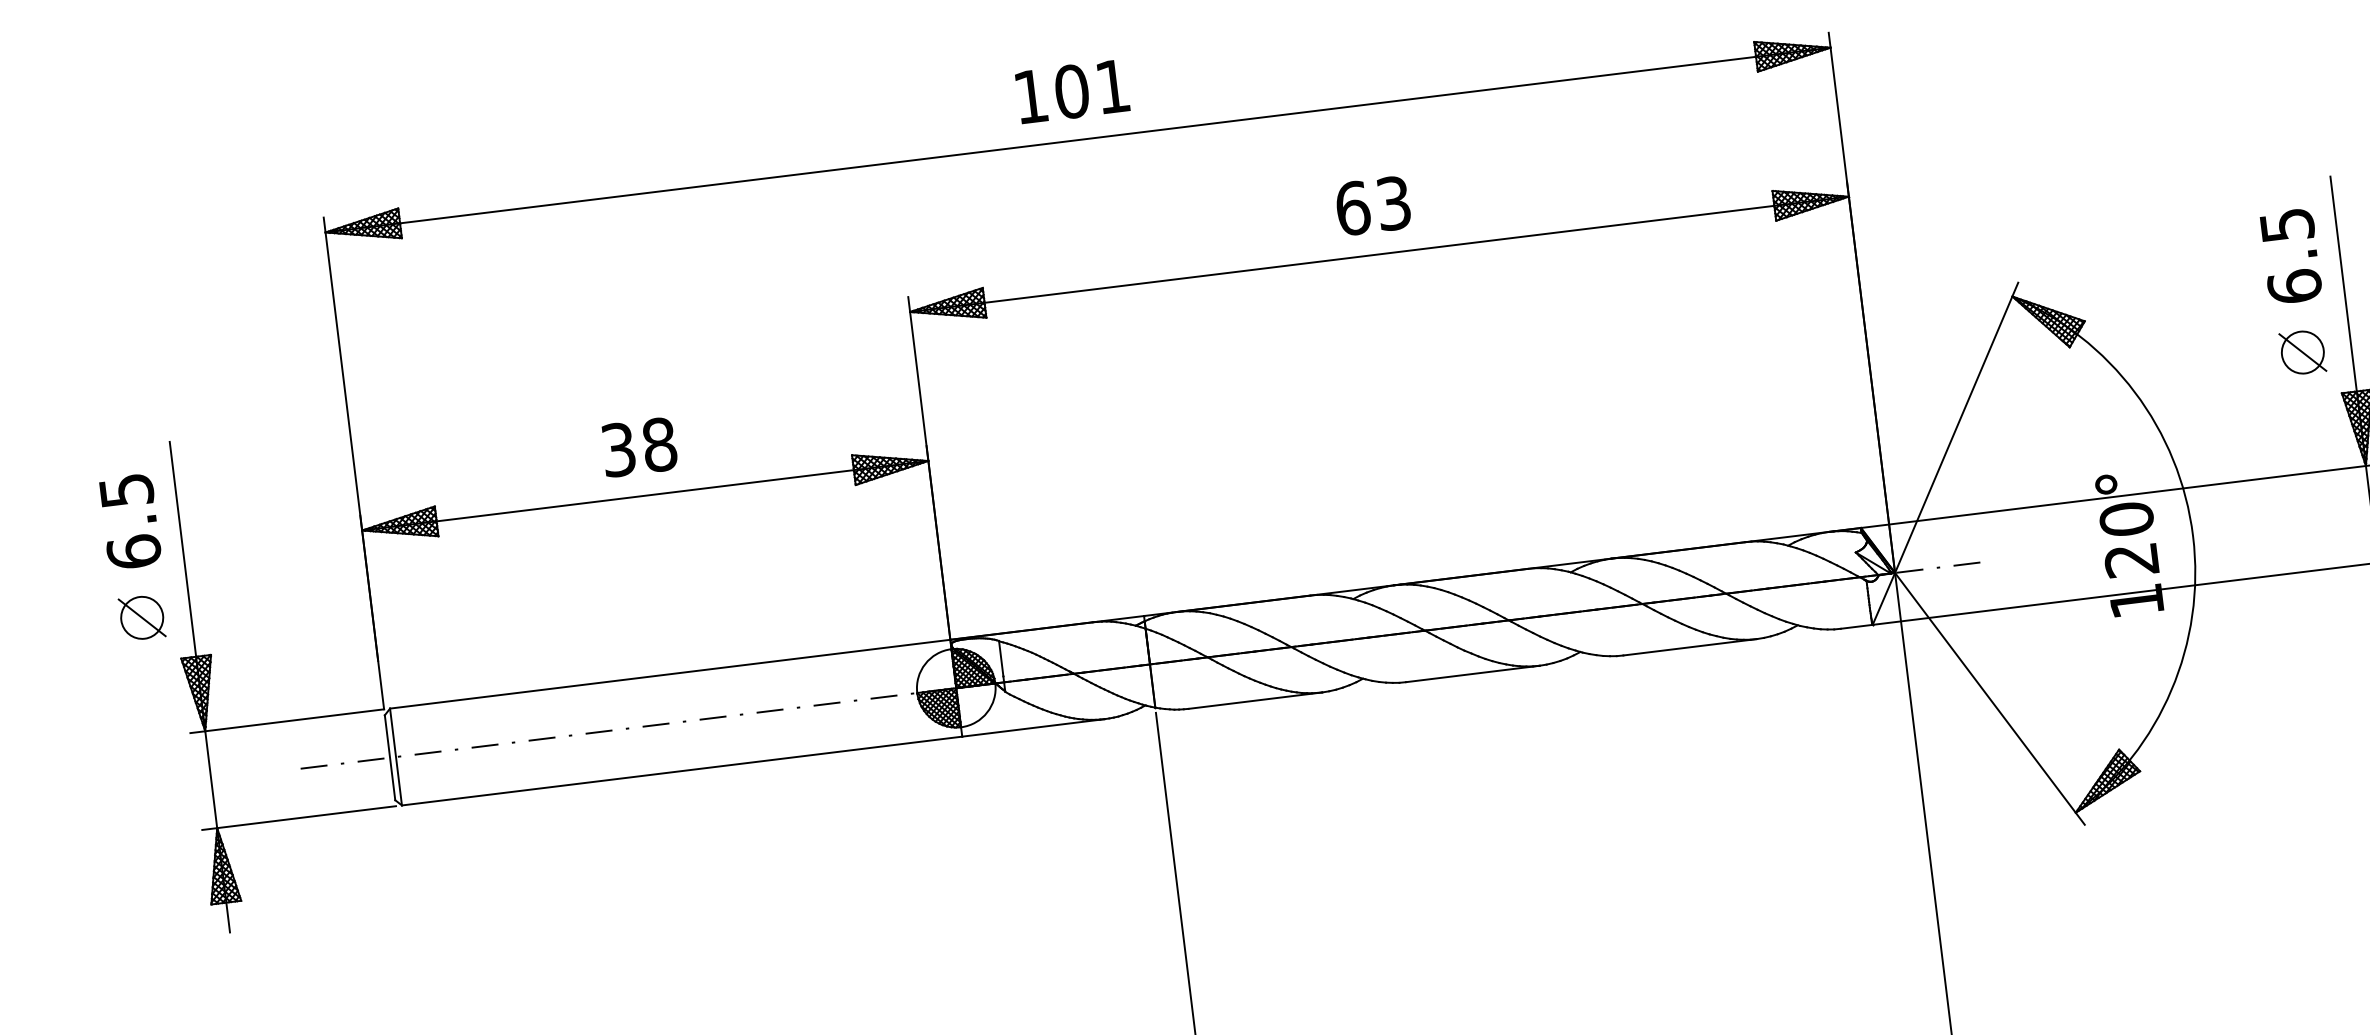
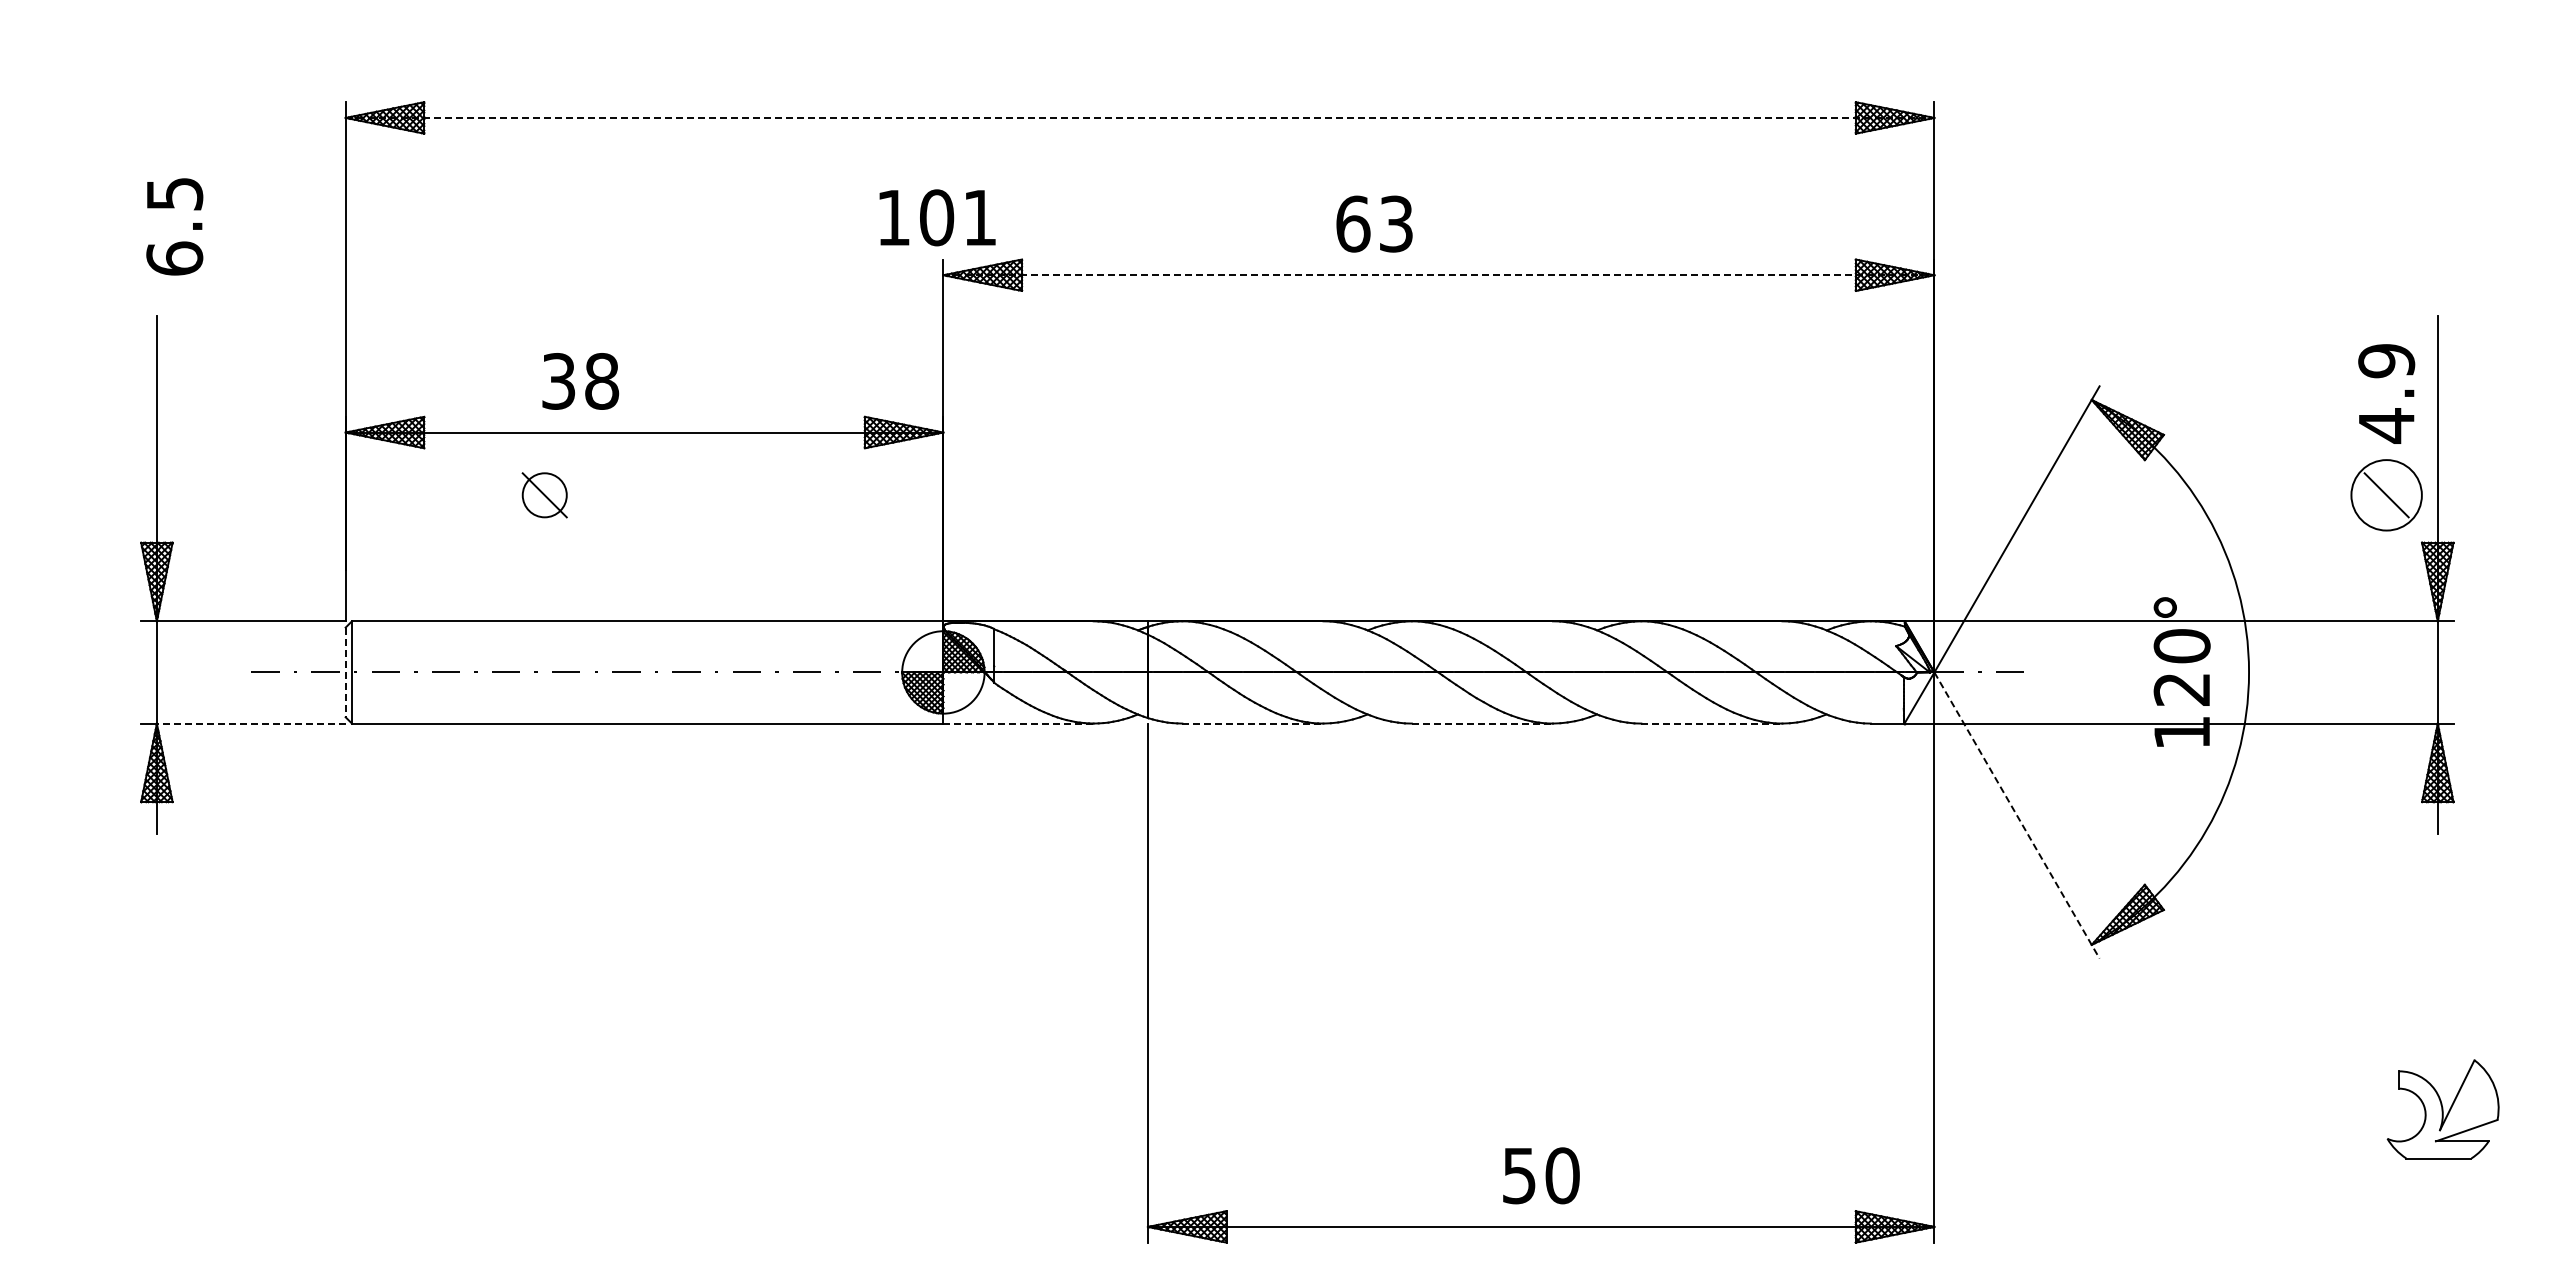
text: (1072, 91) -> (937, 217), moved
line: (1078, 139) -> (1140, 117), solid -> dashed
text: (1373, 205) -> (1374, 223), moved
line: (1379, 254) -> (1438, 275), solid -> dashed
text: (2290, 256) -> (2386, 393), 6.5 -> 4.9
circle: (2302, 352) -> (2386, 495), size x1.6
text: (639, 447) -> (580, 381), moved
text: (130, 521) -> (174, 226), moved
part: (141, 618) -> (544, 495), moved
line: (1689, 647) -> (1711, 723), solid -> dashed
line: (1472, 673) -> (1482, 723), solid -> dashed
line: (1990, 698) -> (2017, 815), solid -> dashed
line: (1255, 700) -> (1252, 723), solid -> dashed
line: (1034, 727) -> (1019, 723), solid -> dashed
line: (389, 757) -> (345, 672), solid -> dashed
line: (305, 817) -> (250, 723), solid -> dashed

